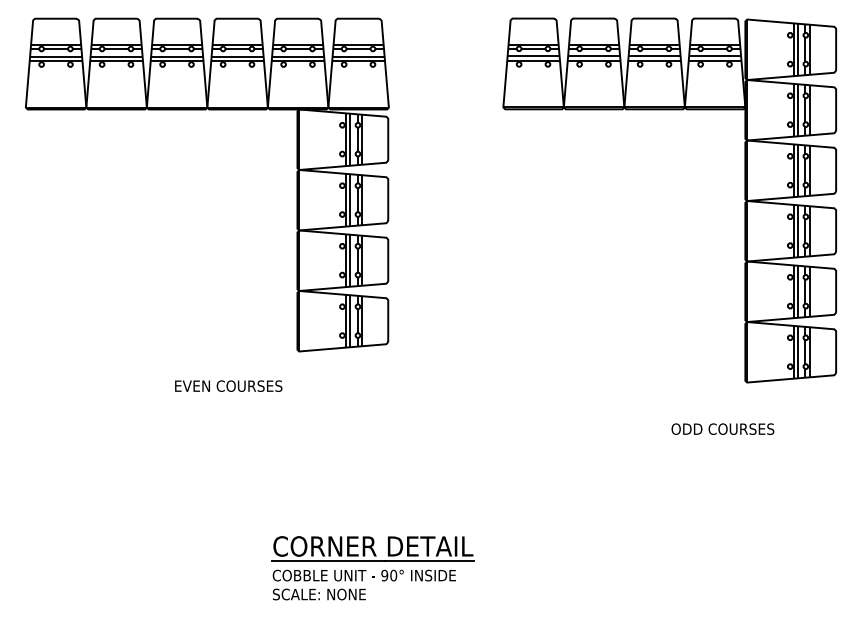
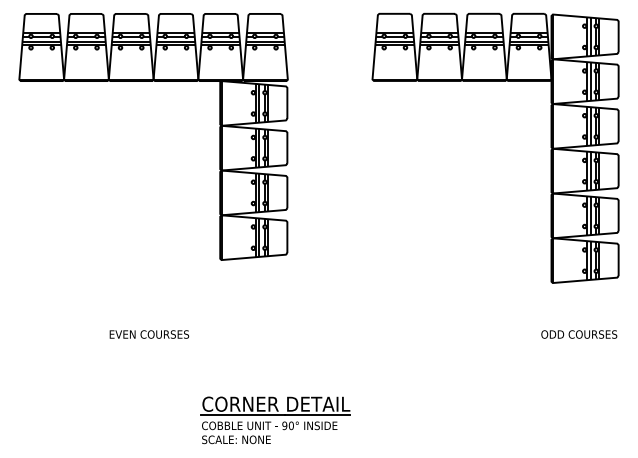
text: (228, 385) -> (149, 334), moved
text: (722, 428) -> (578, 334), moved

